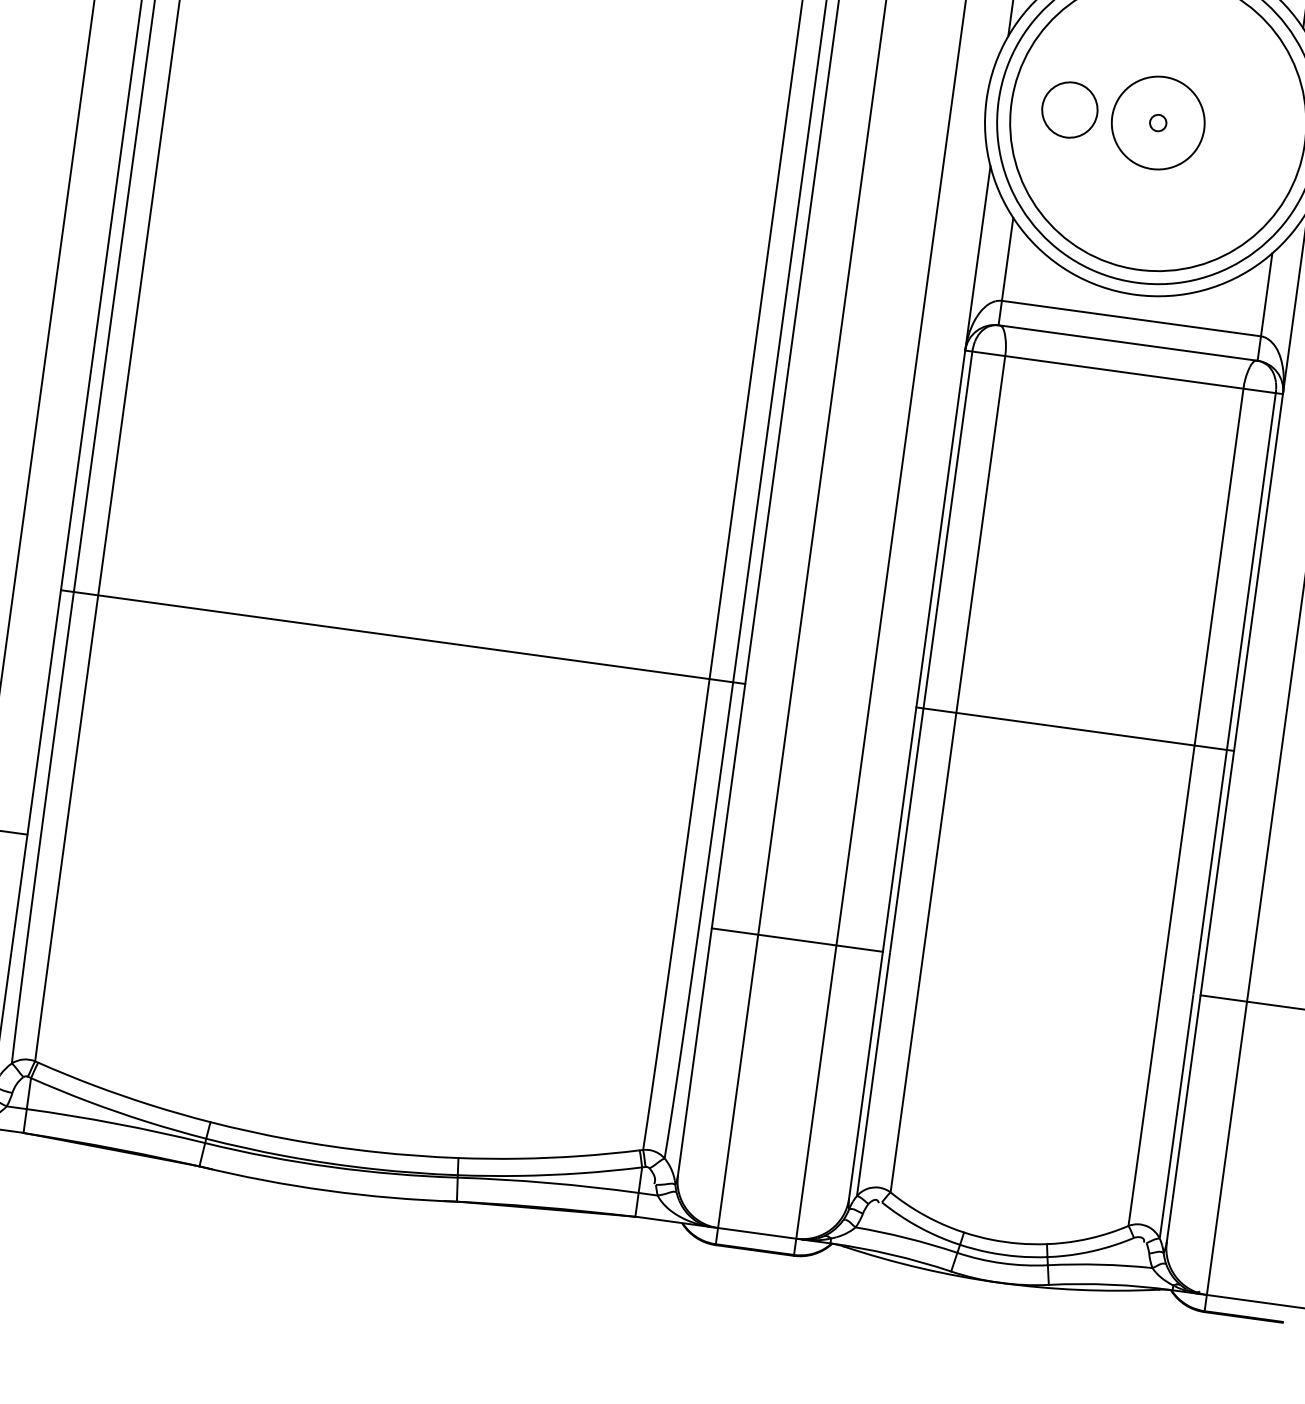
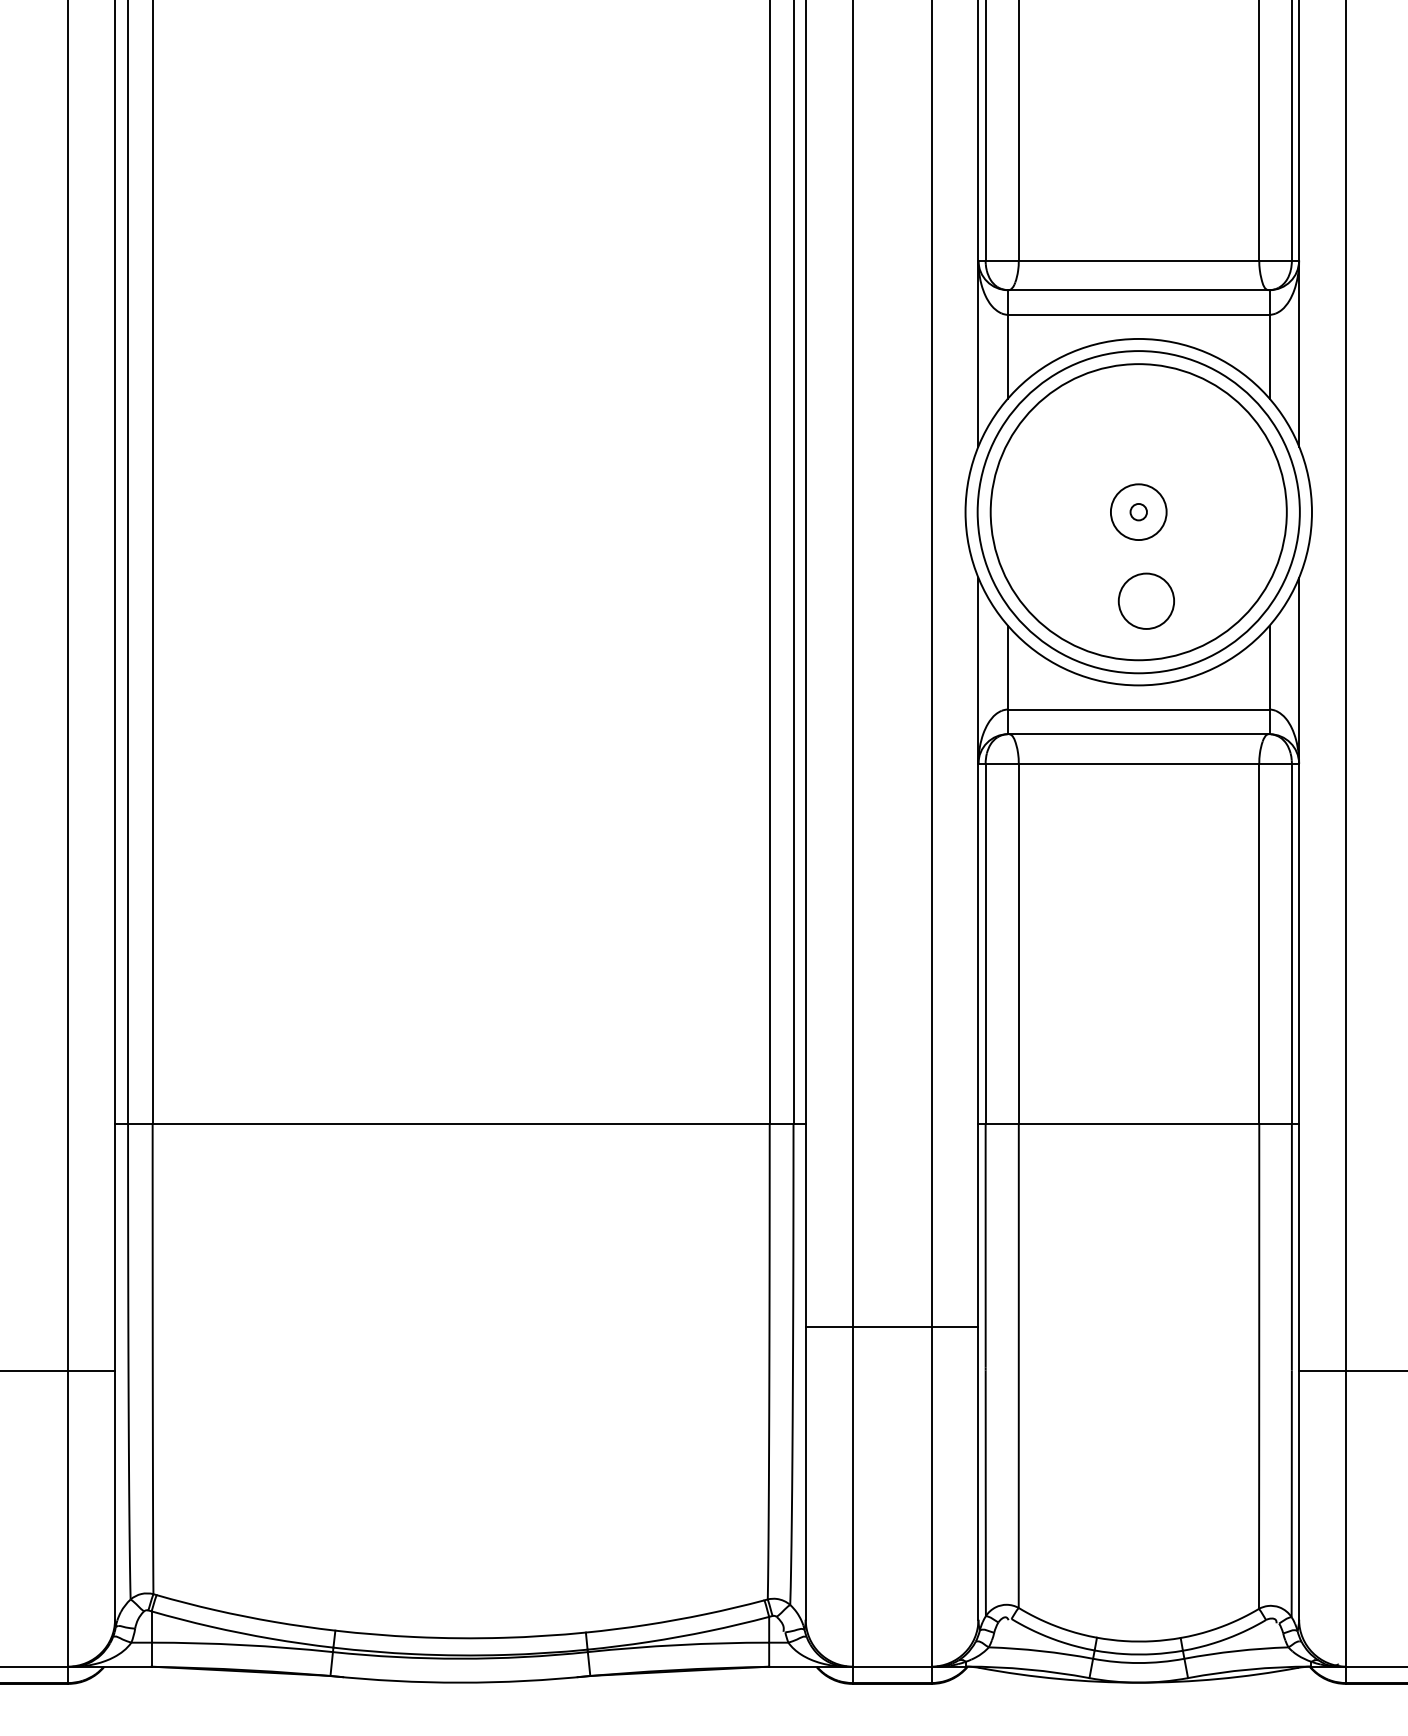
circle: (1069, 109) -> (1145, 600), moved
circle: (1158, 122) -> (1138, 511), size x0.6
line: (796, 939) -> (891, 1326), moved

